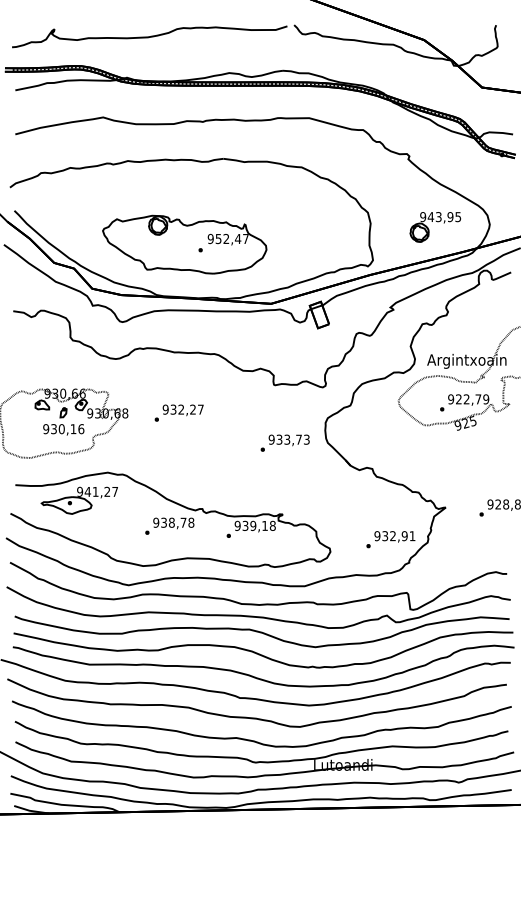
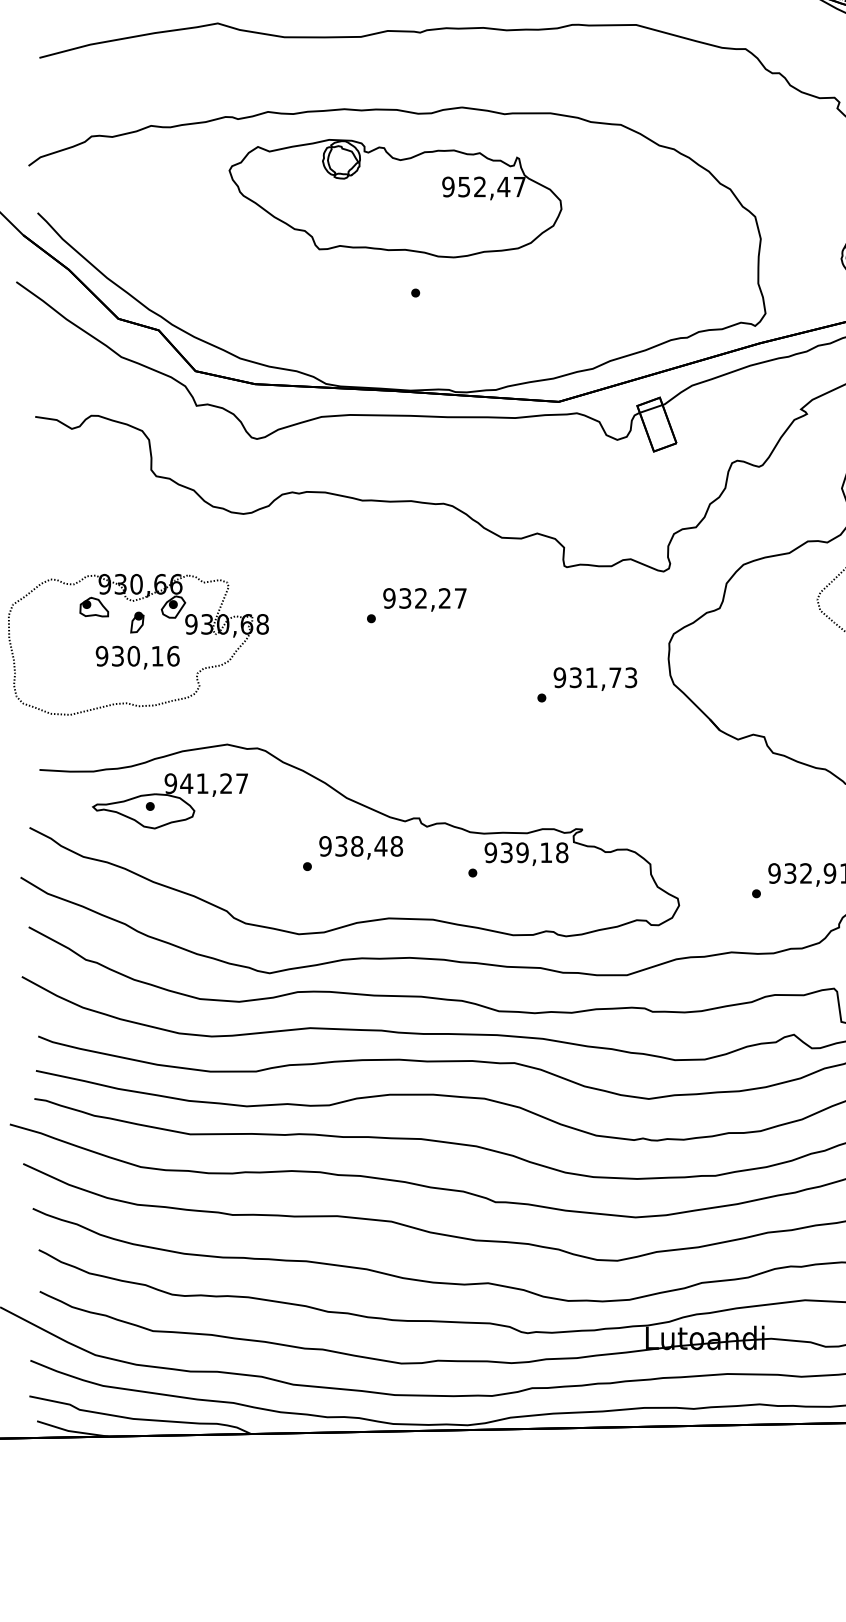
part: (184, 244) -> (395, 198), moved
text: (178, 412) -> (415, 604), moved
text: (287, 439) -> (591, 677), 933,73 -> 931,73
text: (183, 522) -> (380, 845), 938,78 -> 938,48

